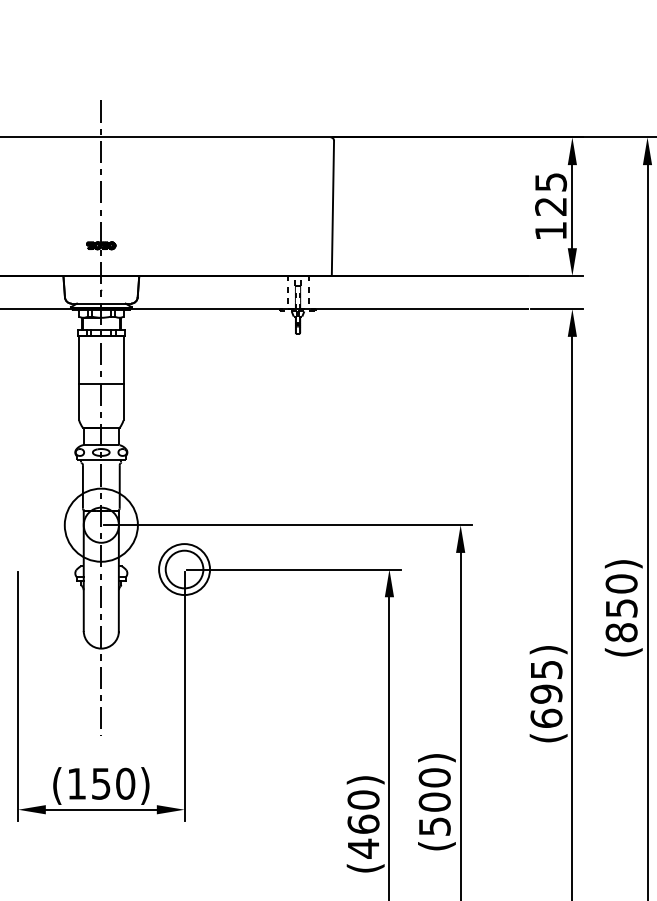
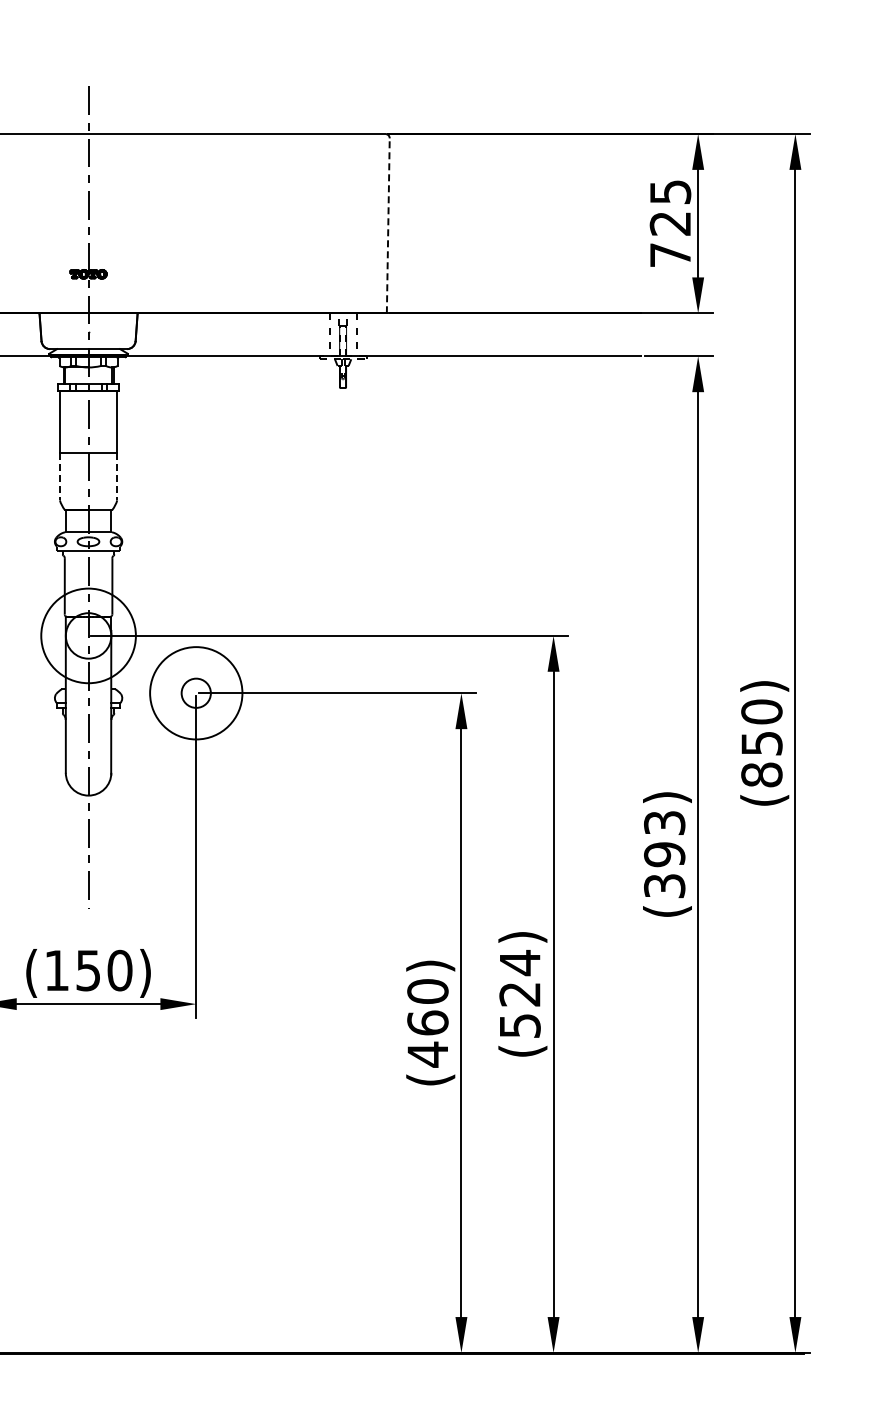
line: (333, 208) -> (388, 225), solid -> dashed
text: (550, 230) -> (670, 254), 125 -> 725
line: (78, 402) -> (59, 476), solid -> dashed
line: (123, 402) -> (117, 476), solid -> dashed
circle: (183, 568) -> (195, 692), size x0.6
circle: (184, 569) -> (196, 693), size x1.4
text: (546, 694) -> (664, 854), (695) -> (393)
text: (434, 789) -> (519, 978), (500) -> (524)

